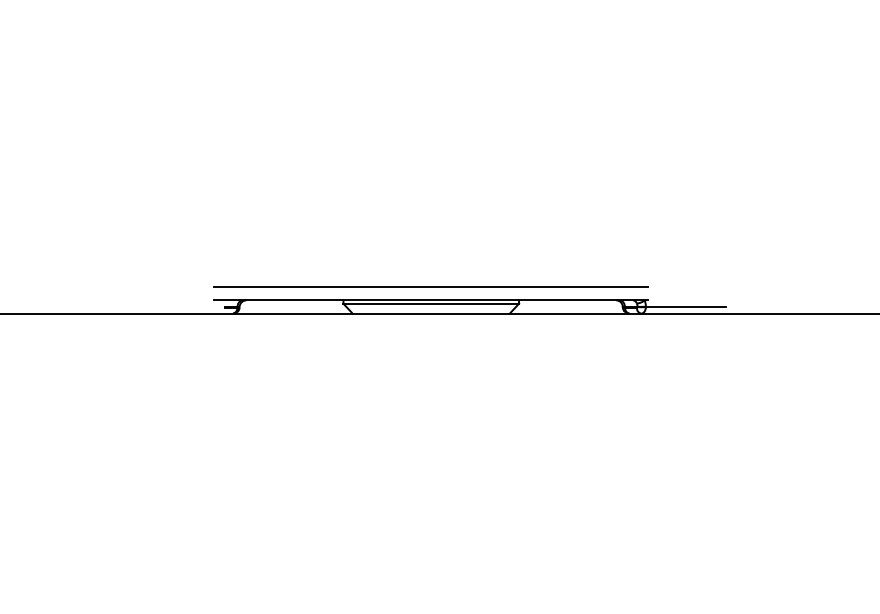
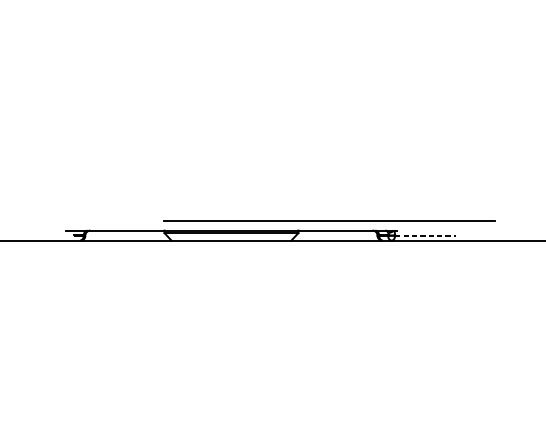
line: (430, 286) -> (329, 219), moved
line: (686, 307) -> (426, 236), solid -> dashed

